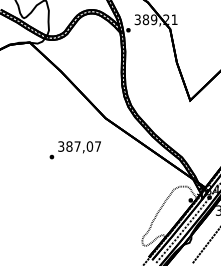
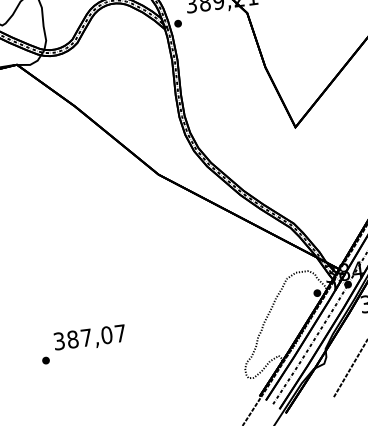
text: (74, 150) -> (82, 344), moved

